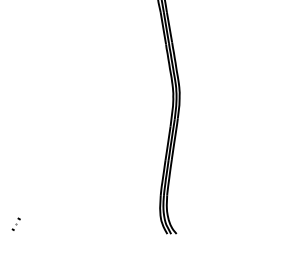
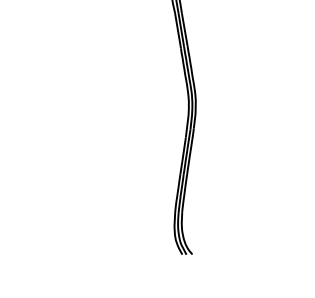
part: (15, 223) -> (17, 243), removed

